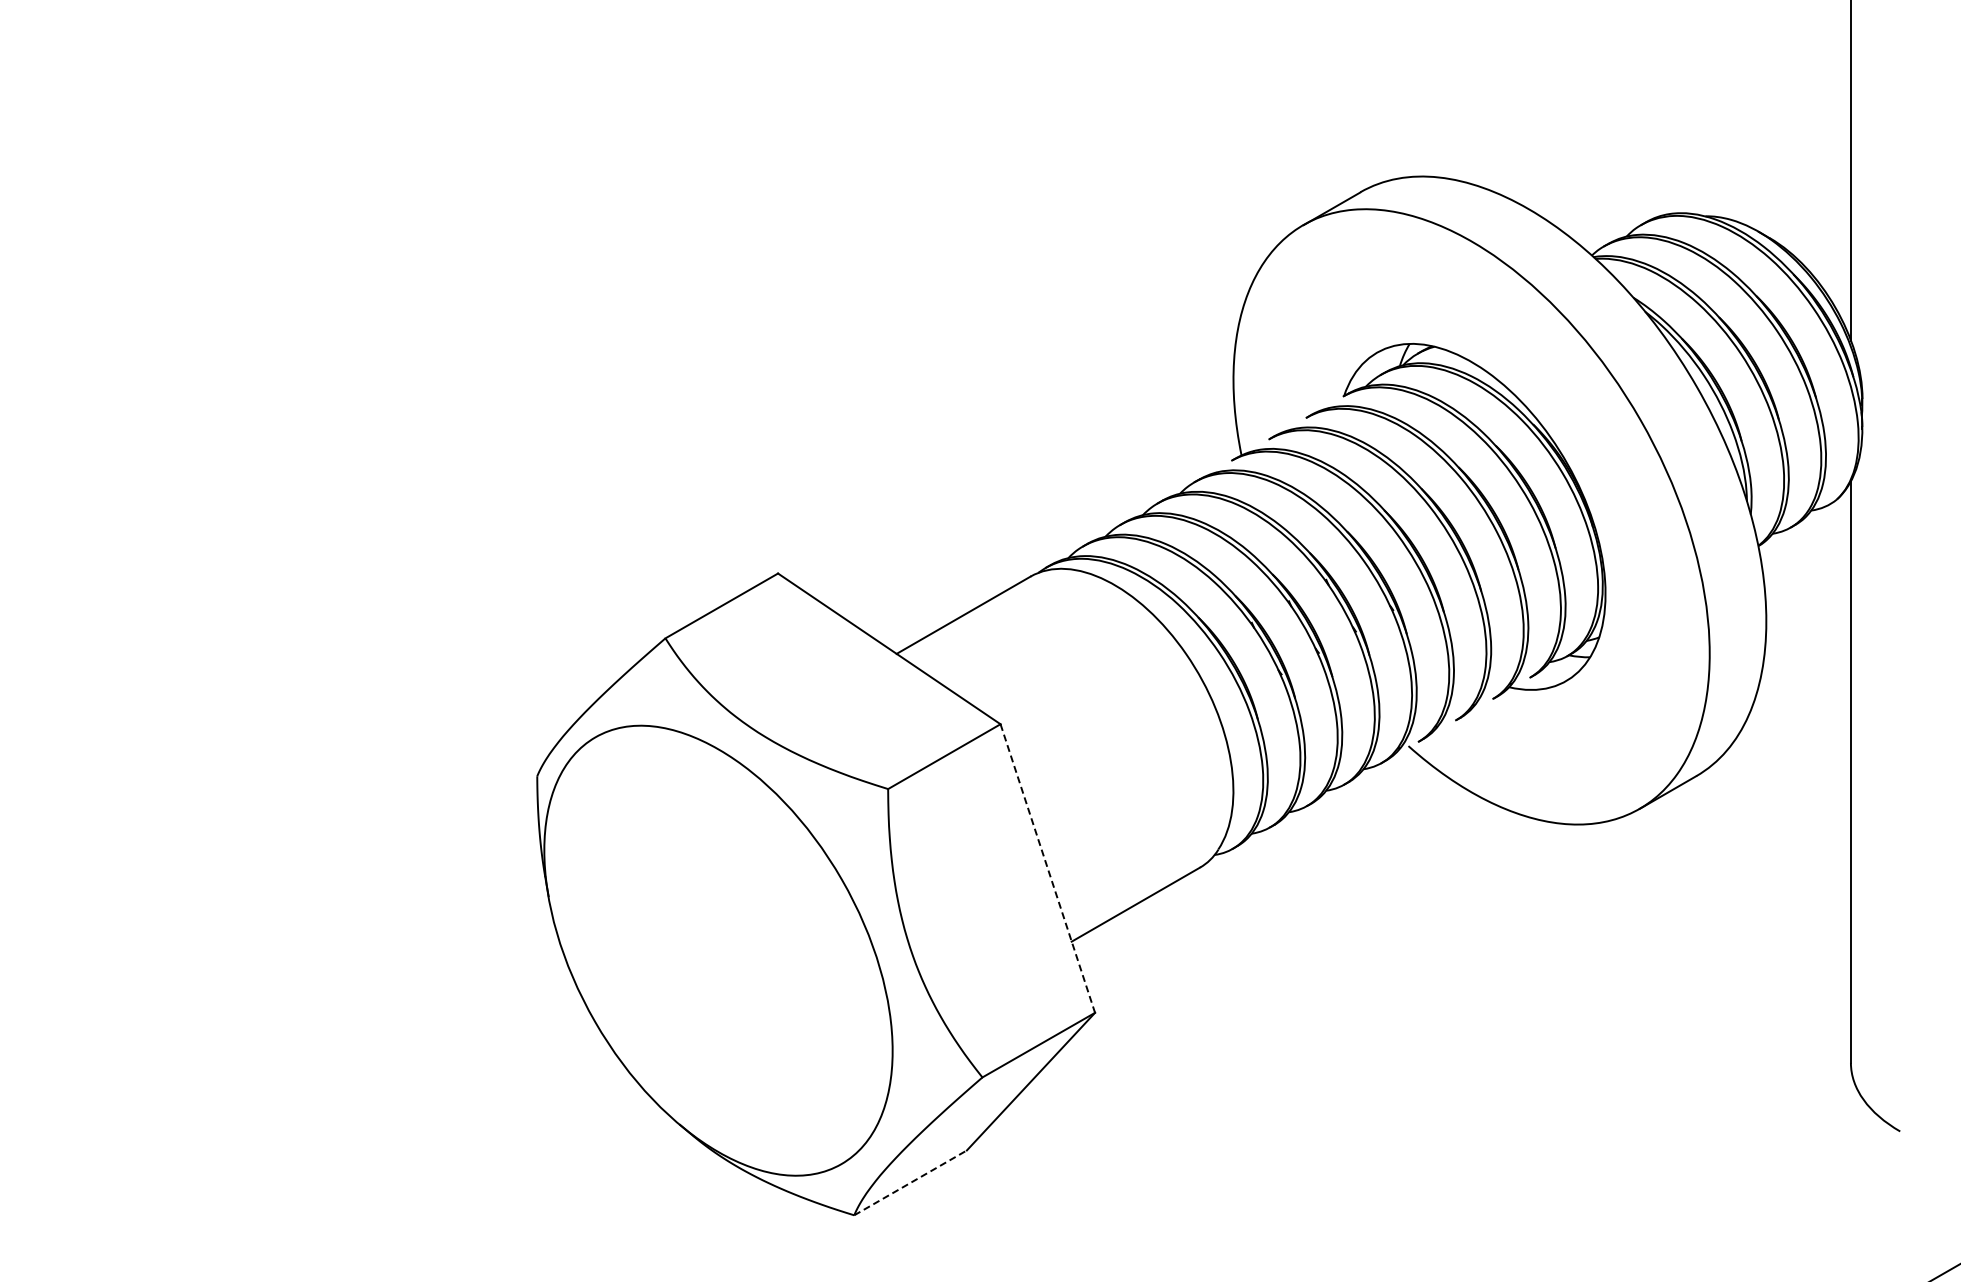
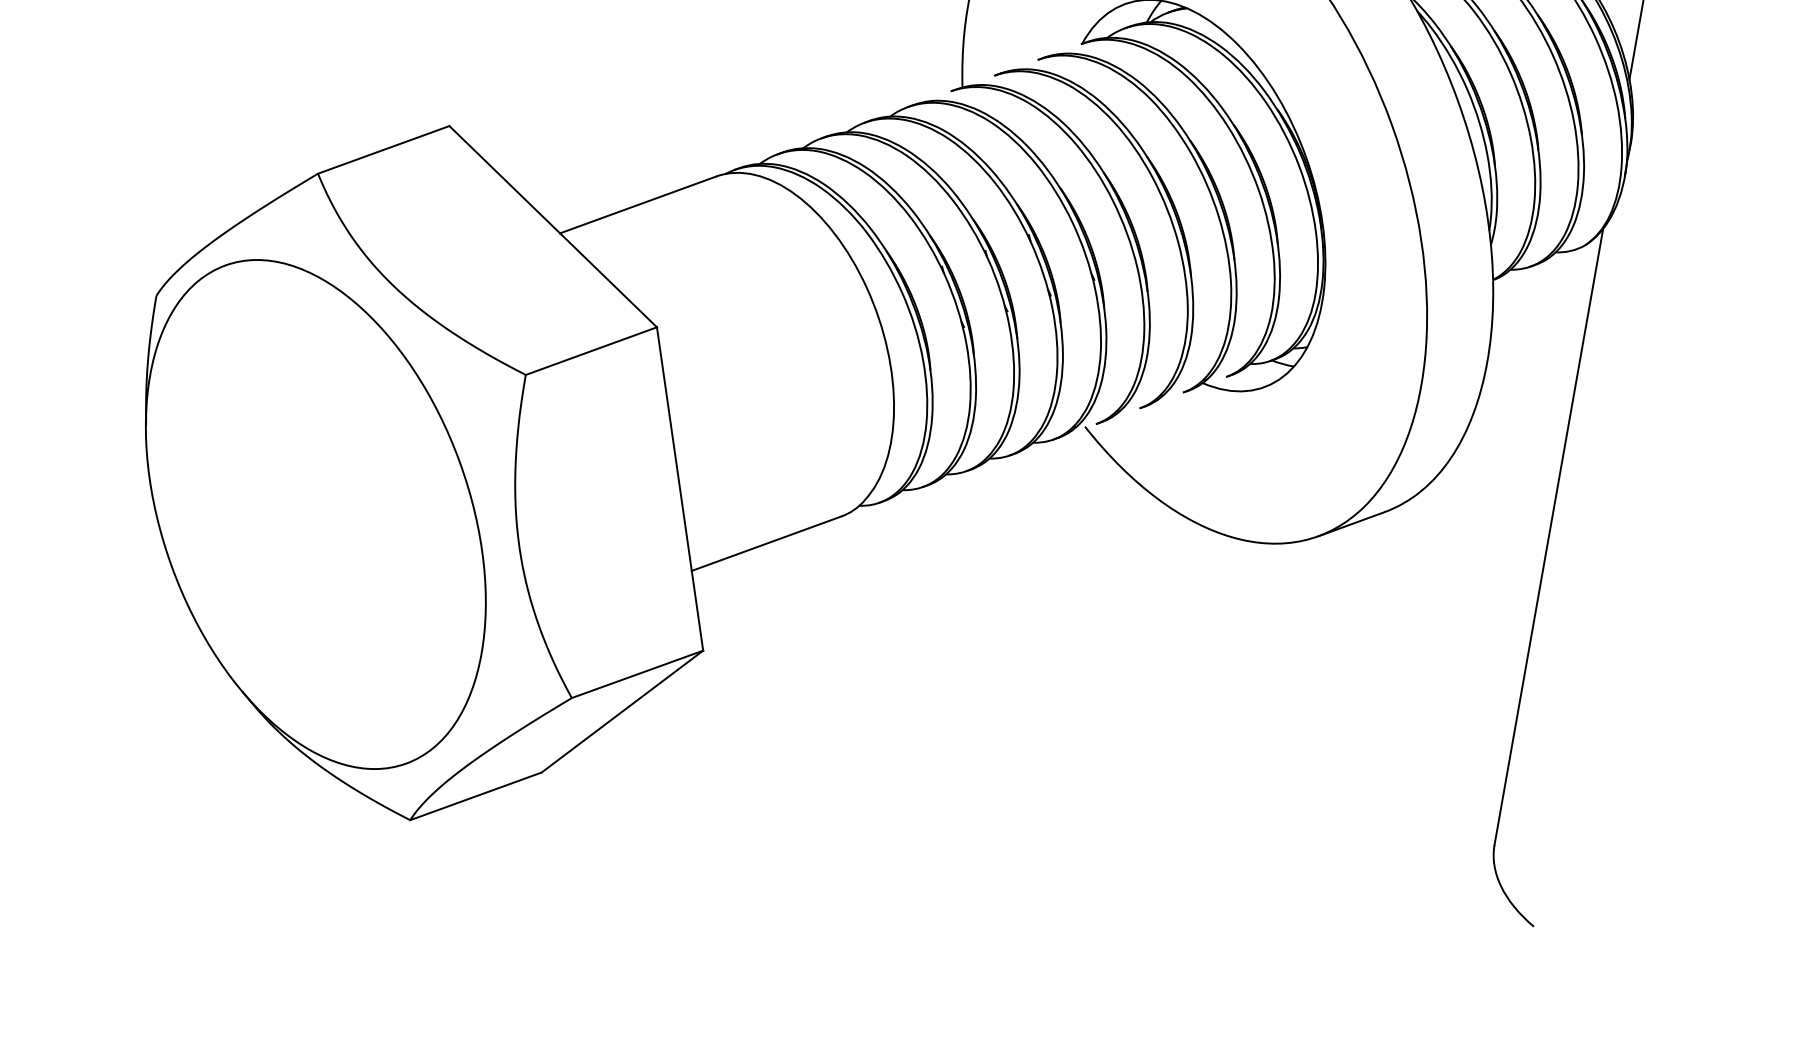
line: (1047, 868) -> (679, 488), dashed -> solid
line: (910, 1182) -> (475, 795), dashed -> solid

